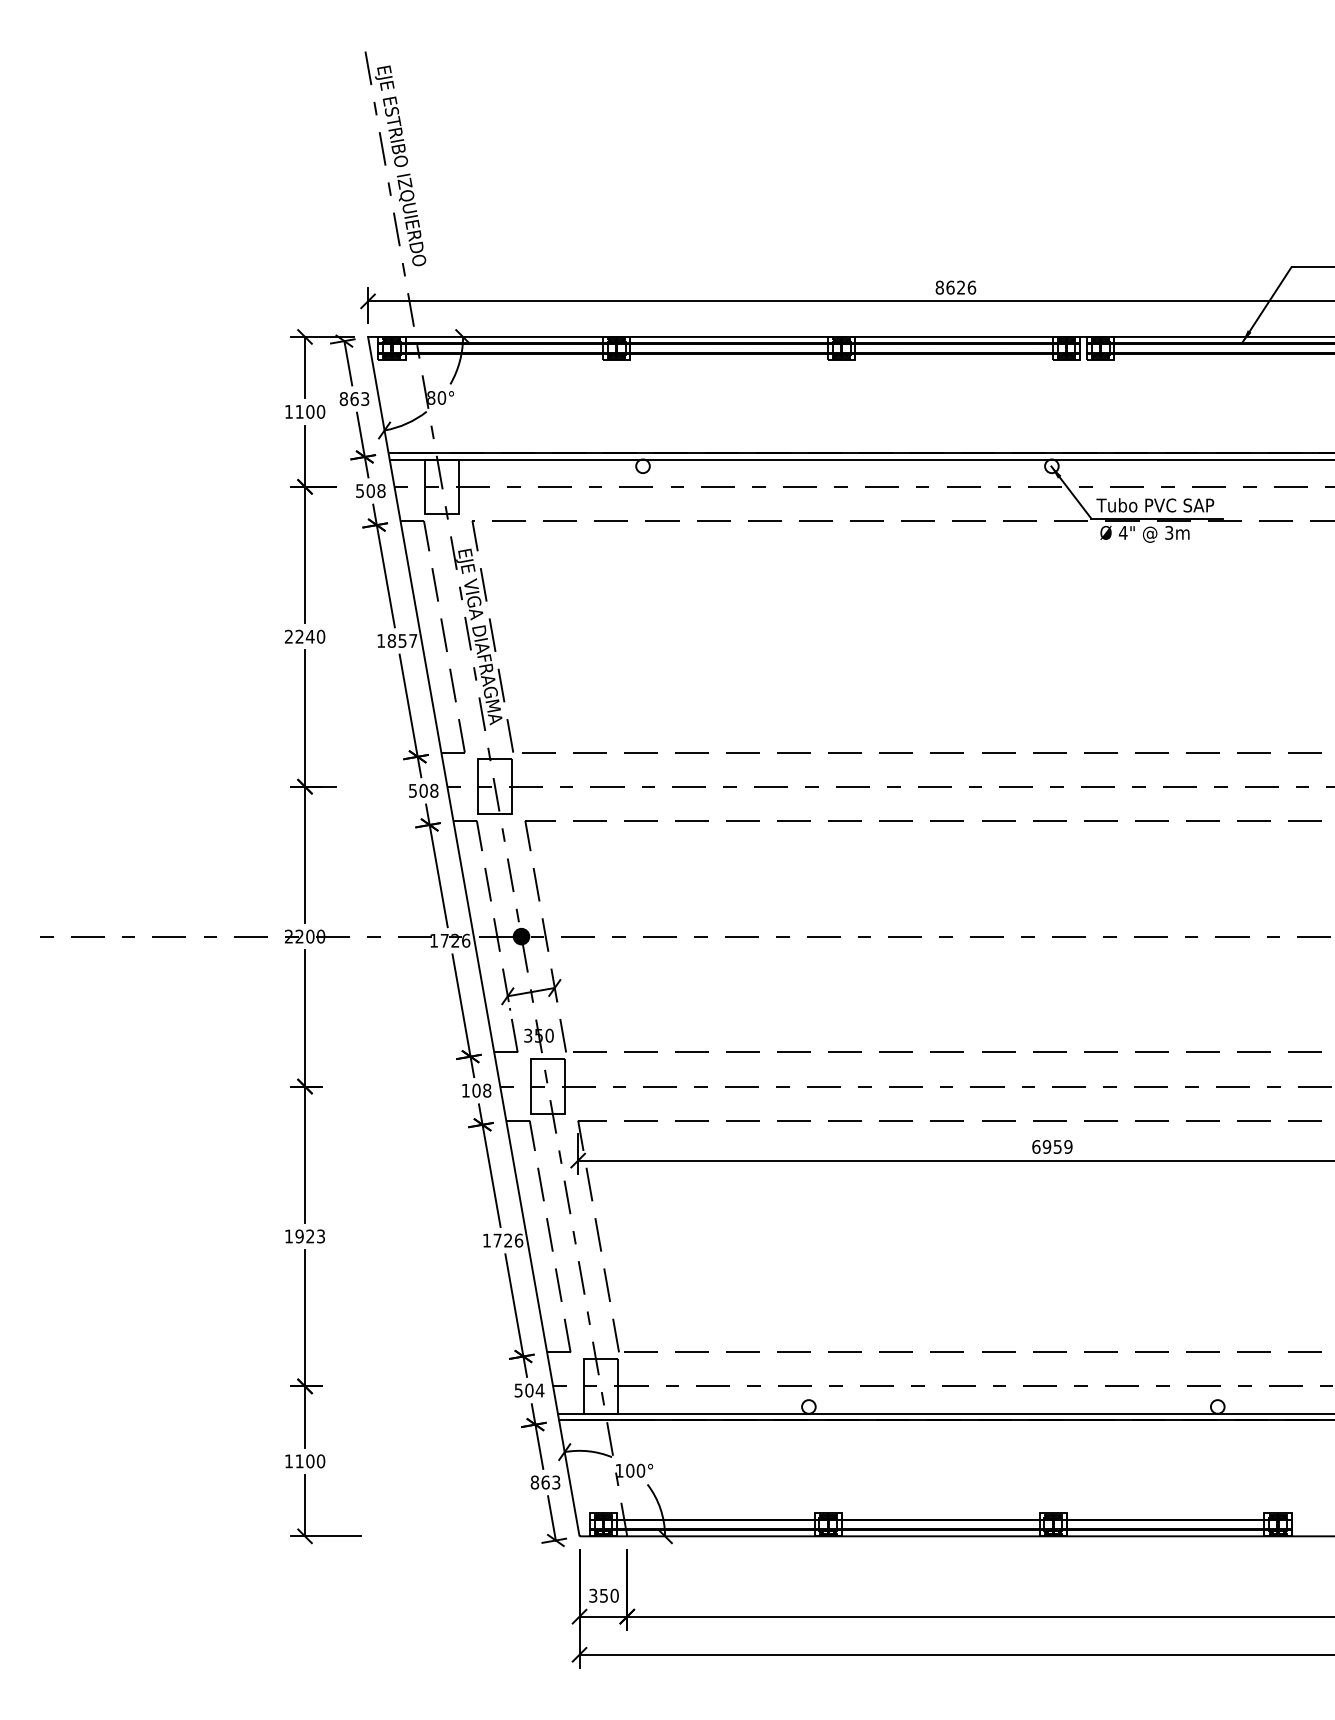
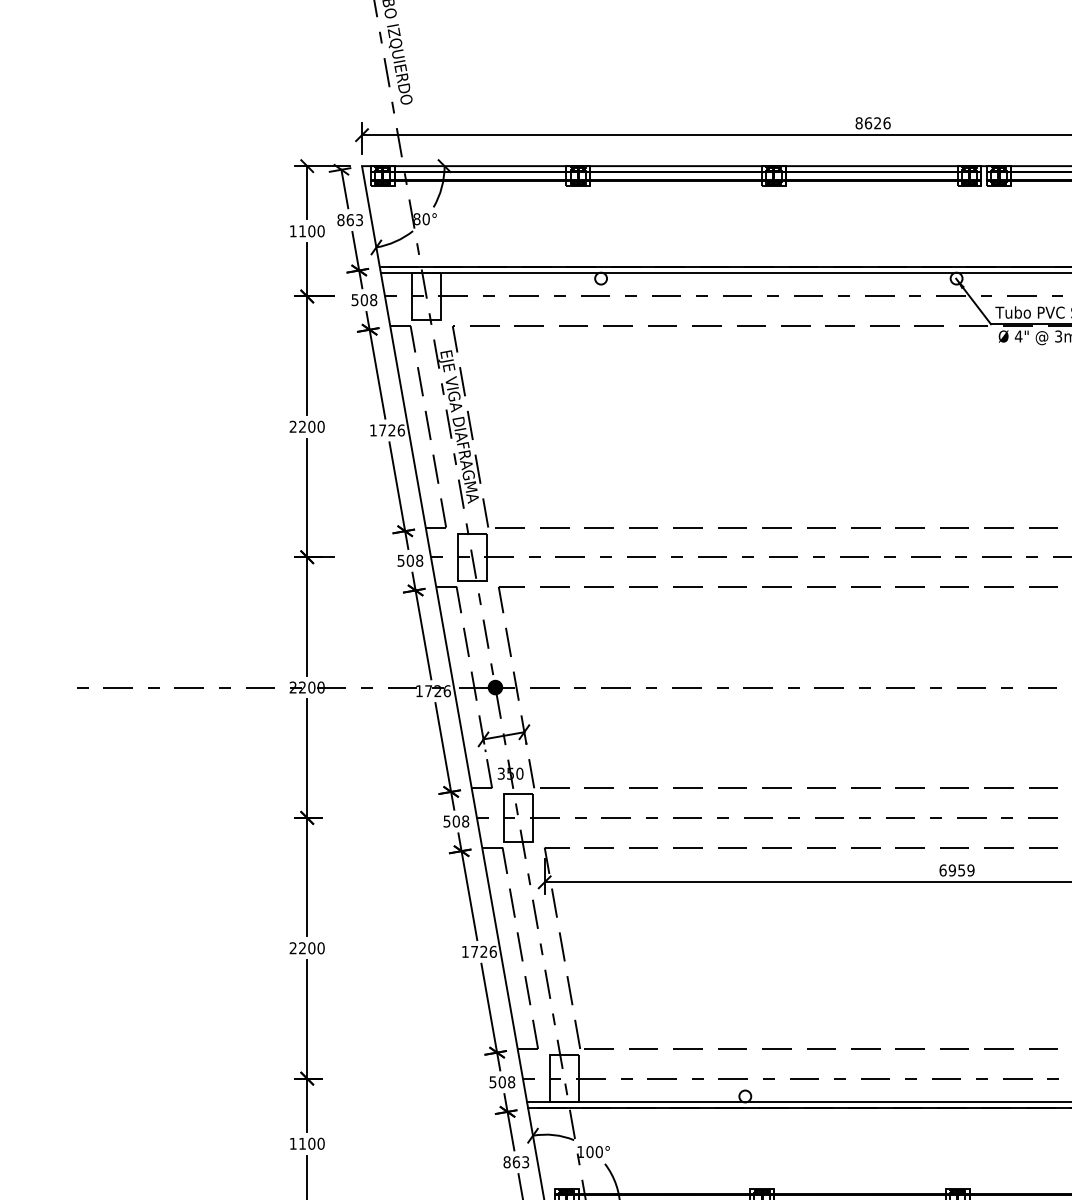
text: (309, 636) -> (311, 426), 2240 -> 2200
text: (402, 640) -> (391, 430), 1857 -> 1726
text: (465, 1090) -> (446, 821), 108 -> 508
text: (304, 1236) -> (306, 948), 1923 -> 2200
text: (539, 1390) -> (511, 1082), 504 -> 508

